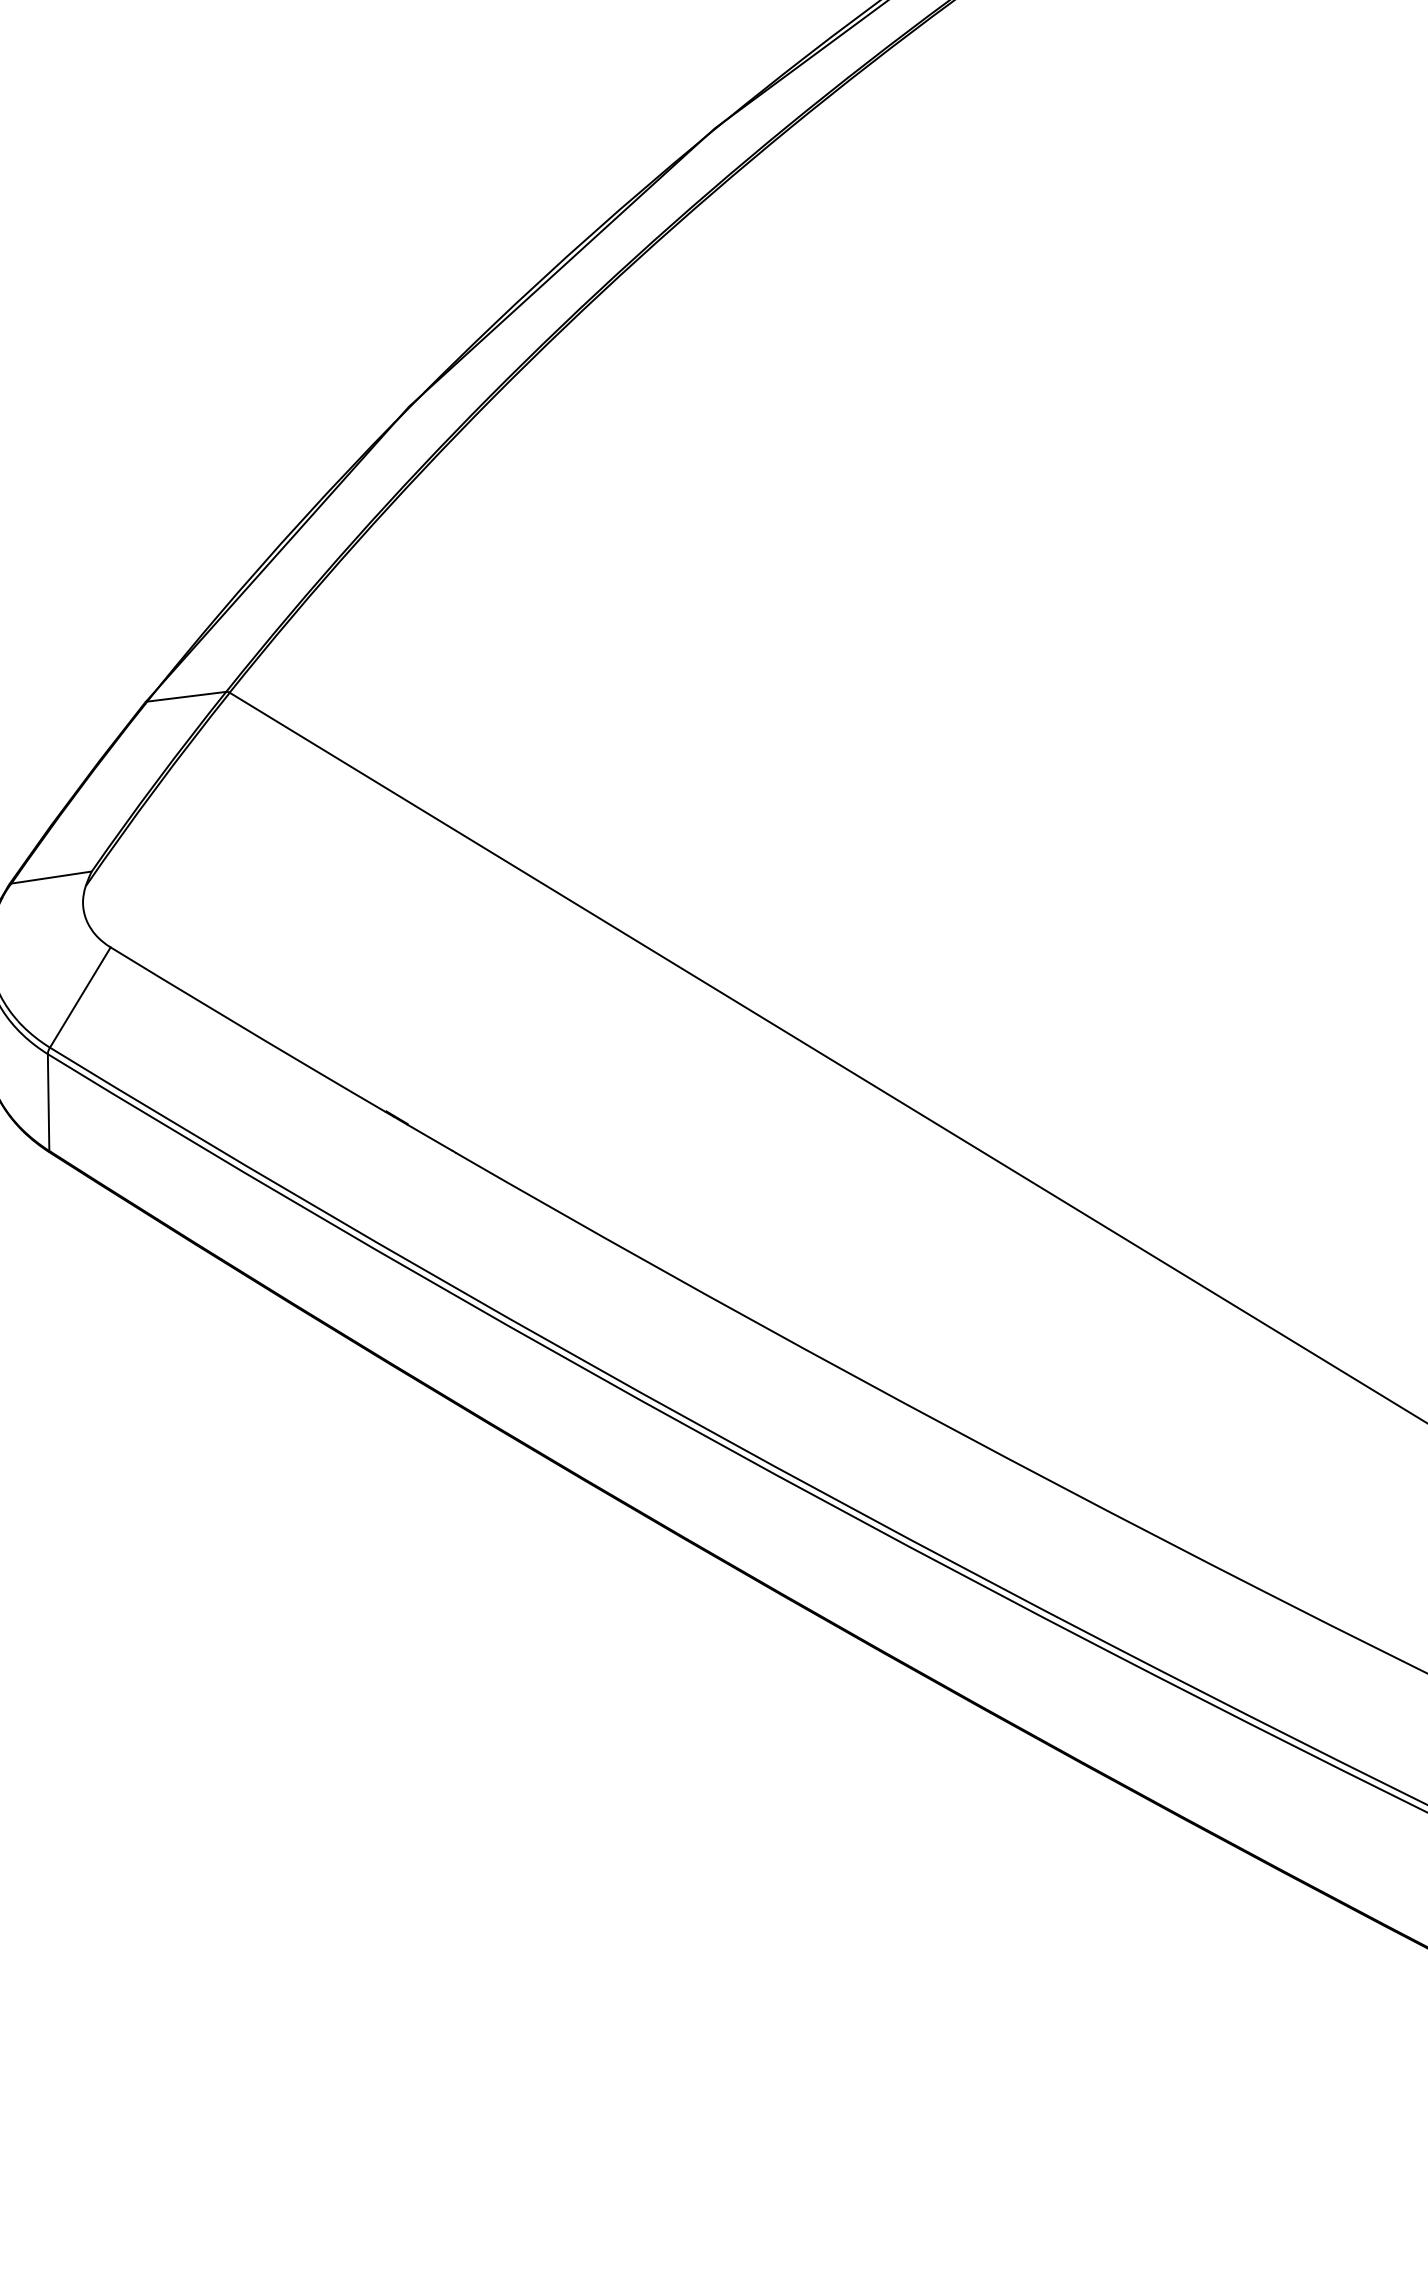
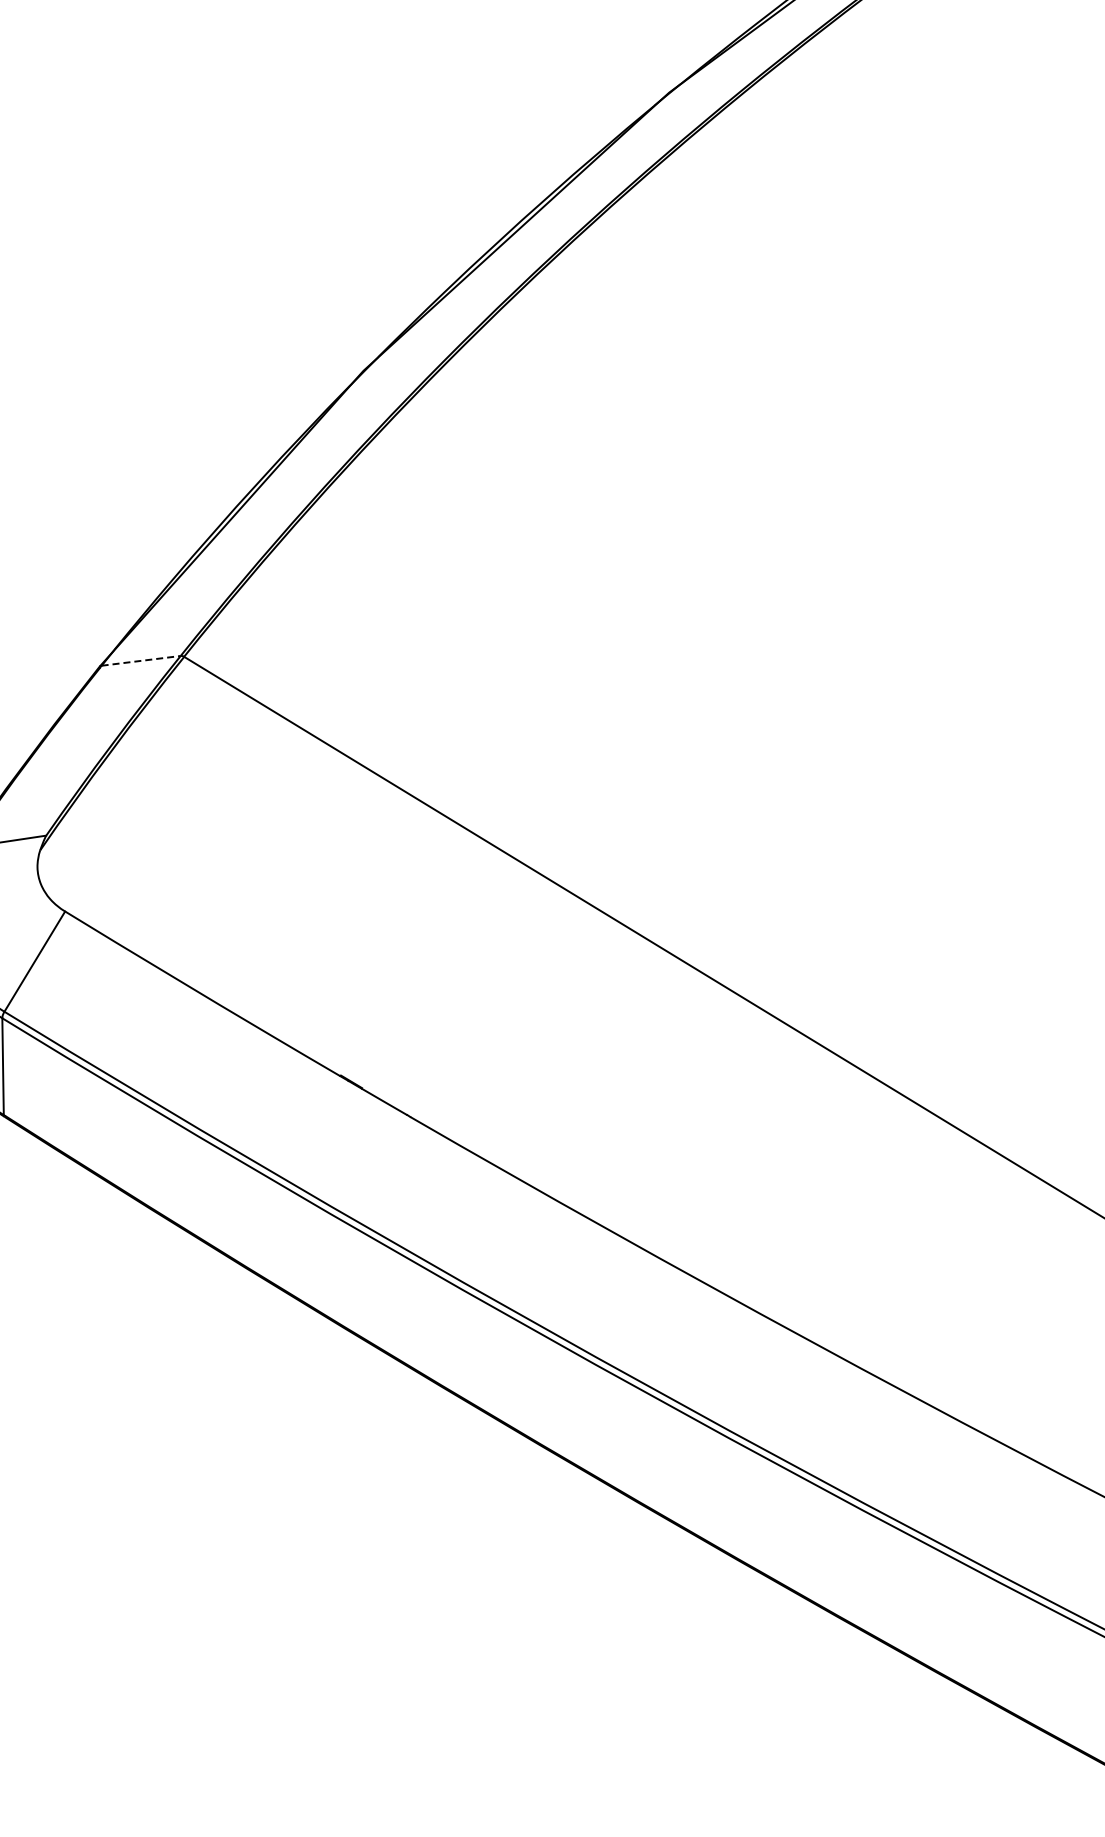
line: (186, 696) -> (140, 660), solid -> dashed

